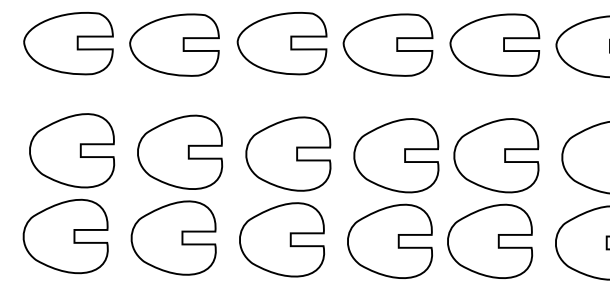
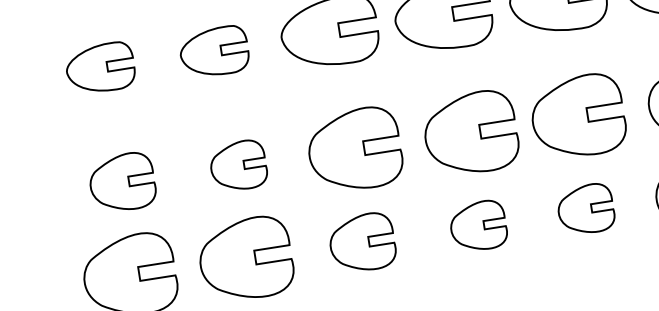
part: (68, 43) -> (100, 68), size x0.7
part: (174, 44) -> (214, 51), size x0.7
part: (72, 150) -> (122, 182), size x0.7
part: (180, 151) -> (238, 165), size x0.6
part: (281, 239) -> (361, 242), size x0.7
part: (389, 240) -> (477, 225), size x0.6
part: (490, 240) -> (586, 208), size x0.6

